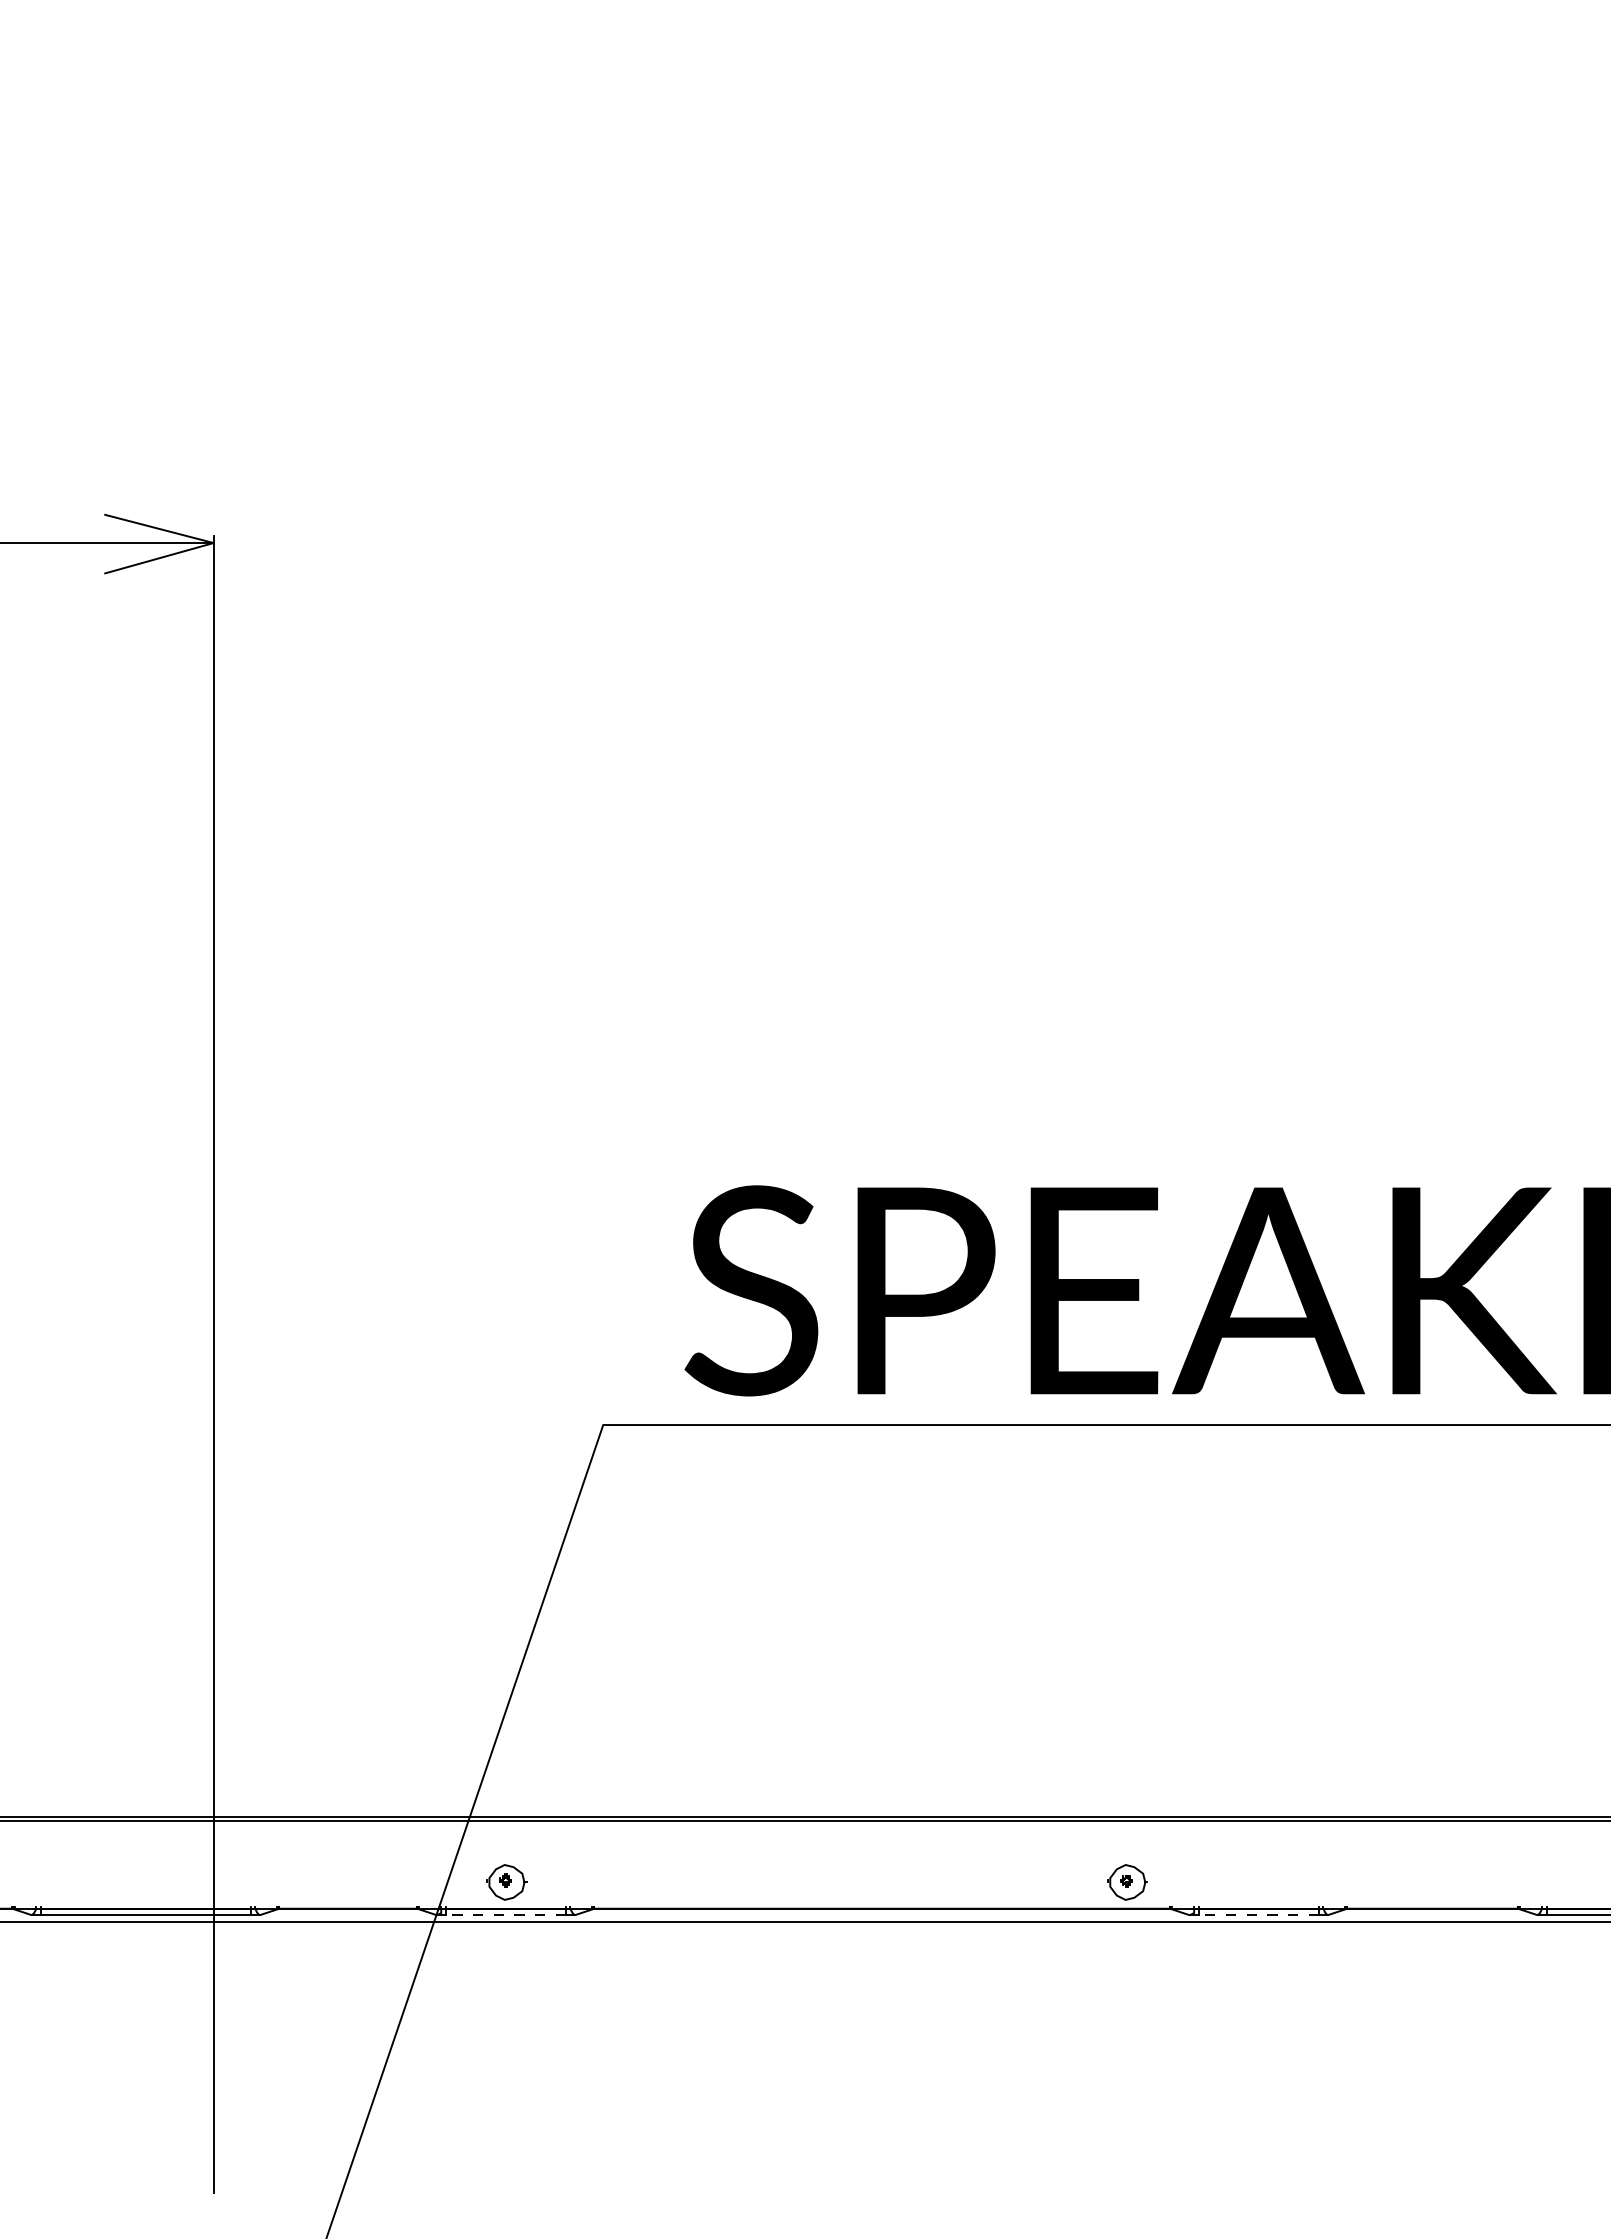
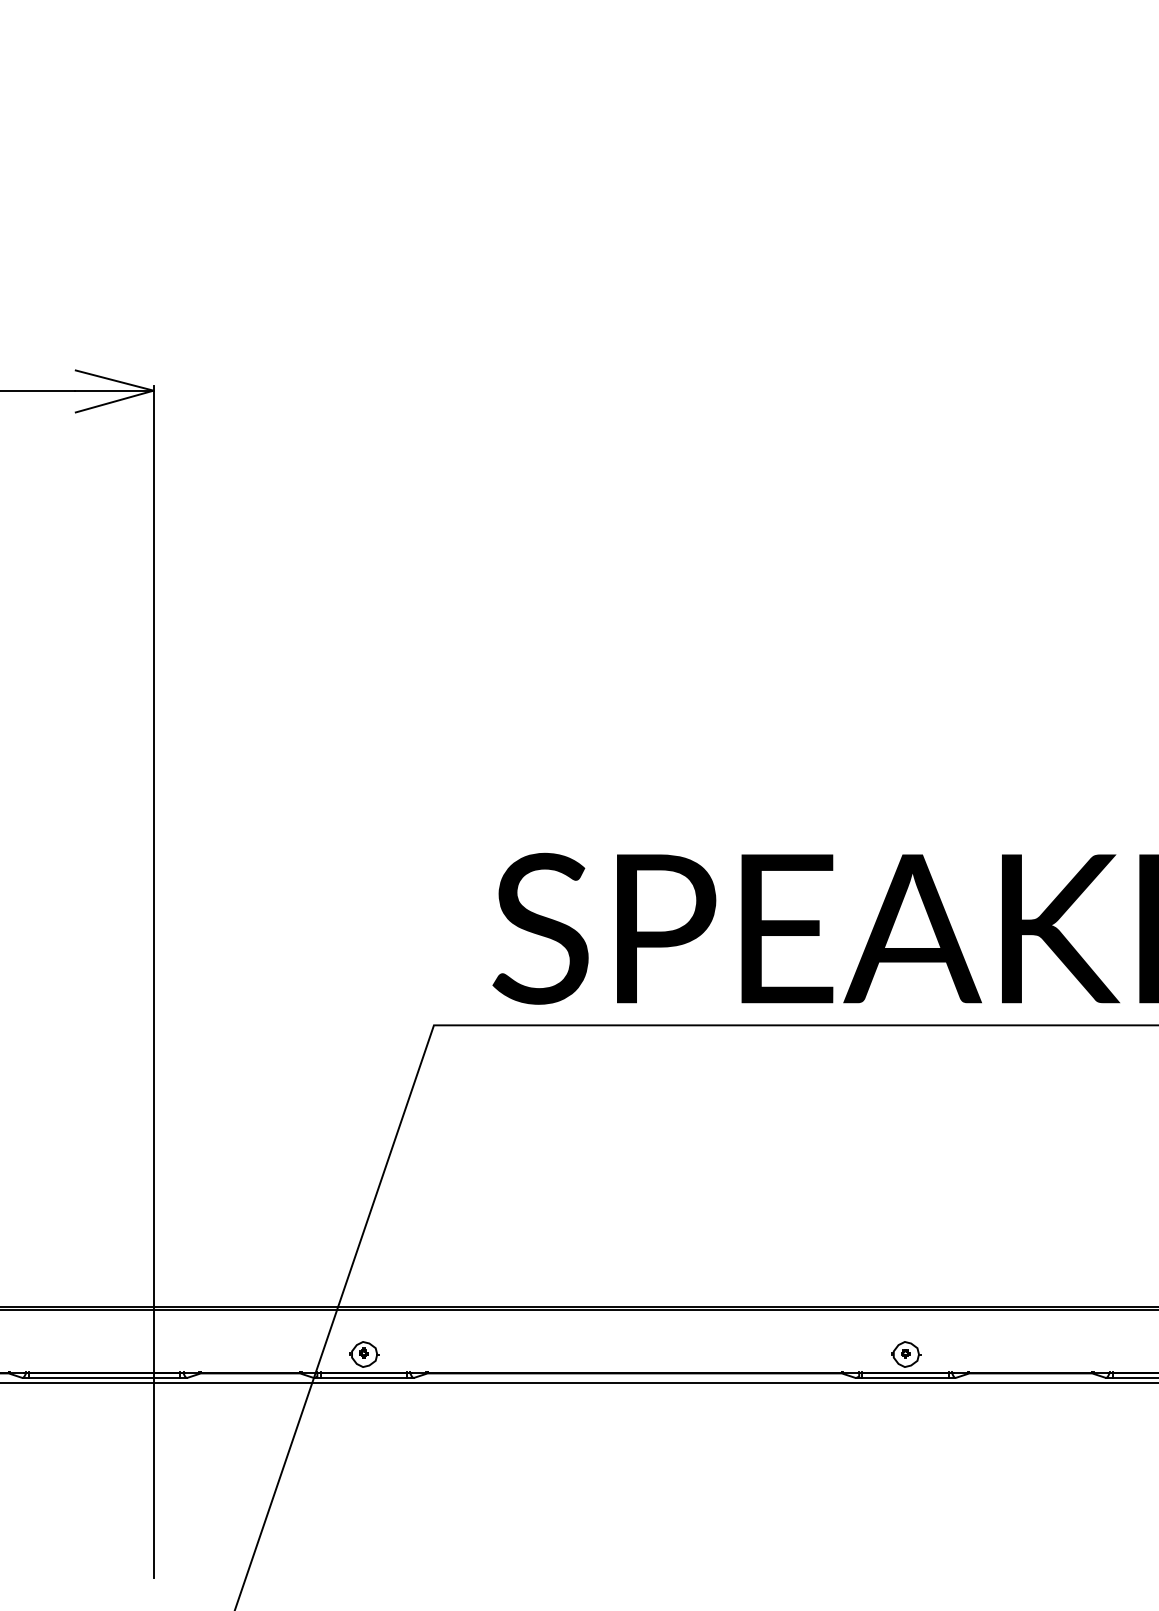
part: (1127, 1882) -> (906, 1354), moved
line: (505, 1915) -> (363, 1378), dashed -> solid
line: (1258, 1915) -> (905, 1378), dashed -> solid

